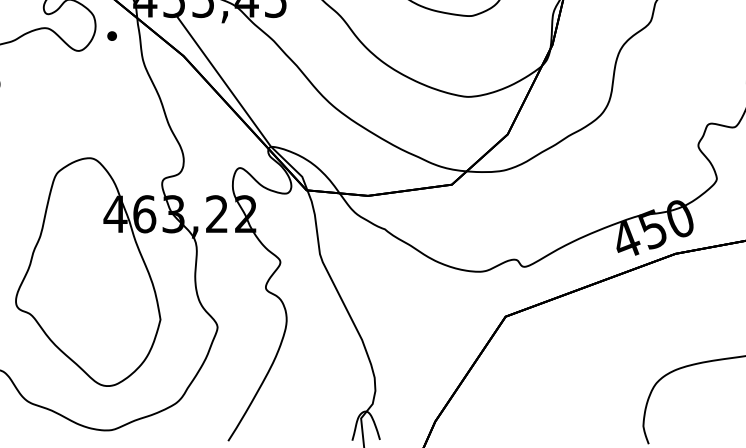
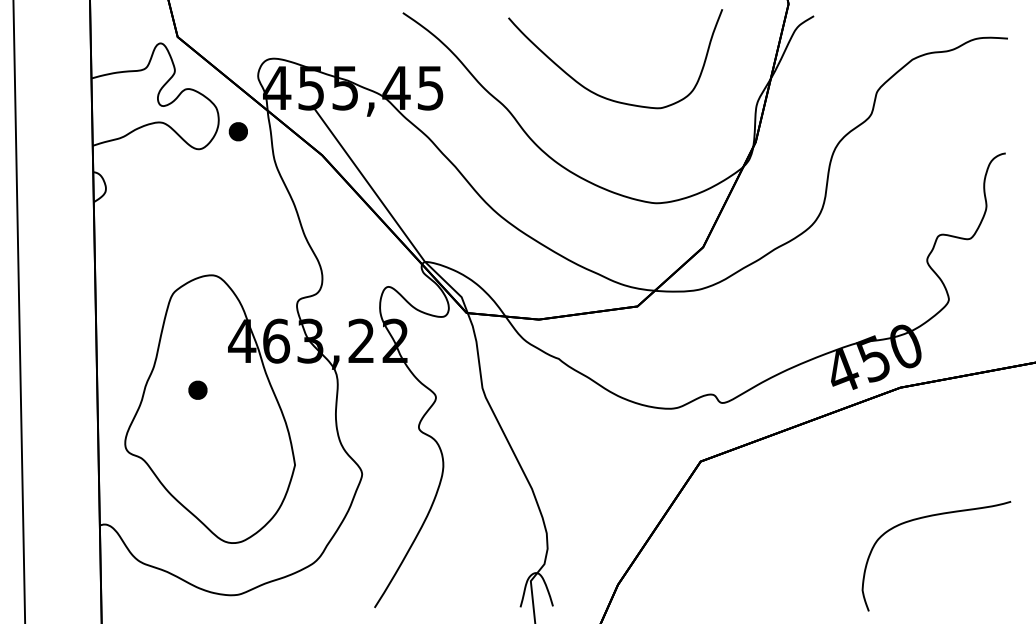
part: (111, 35) -> (237, 131), size x1.67
part: (77, 255) -> (197, 389), added

